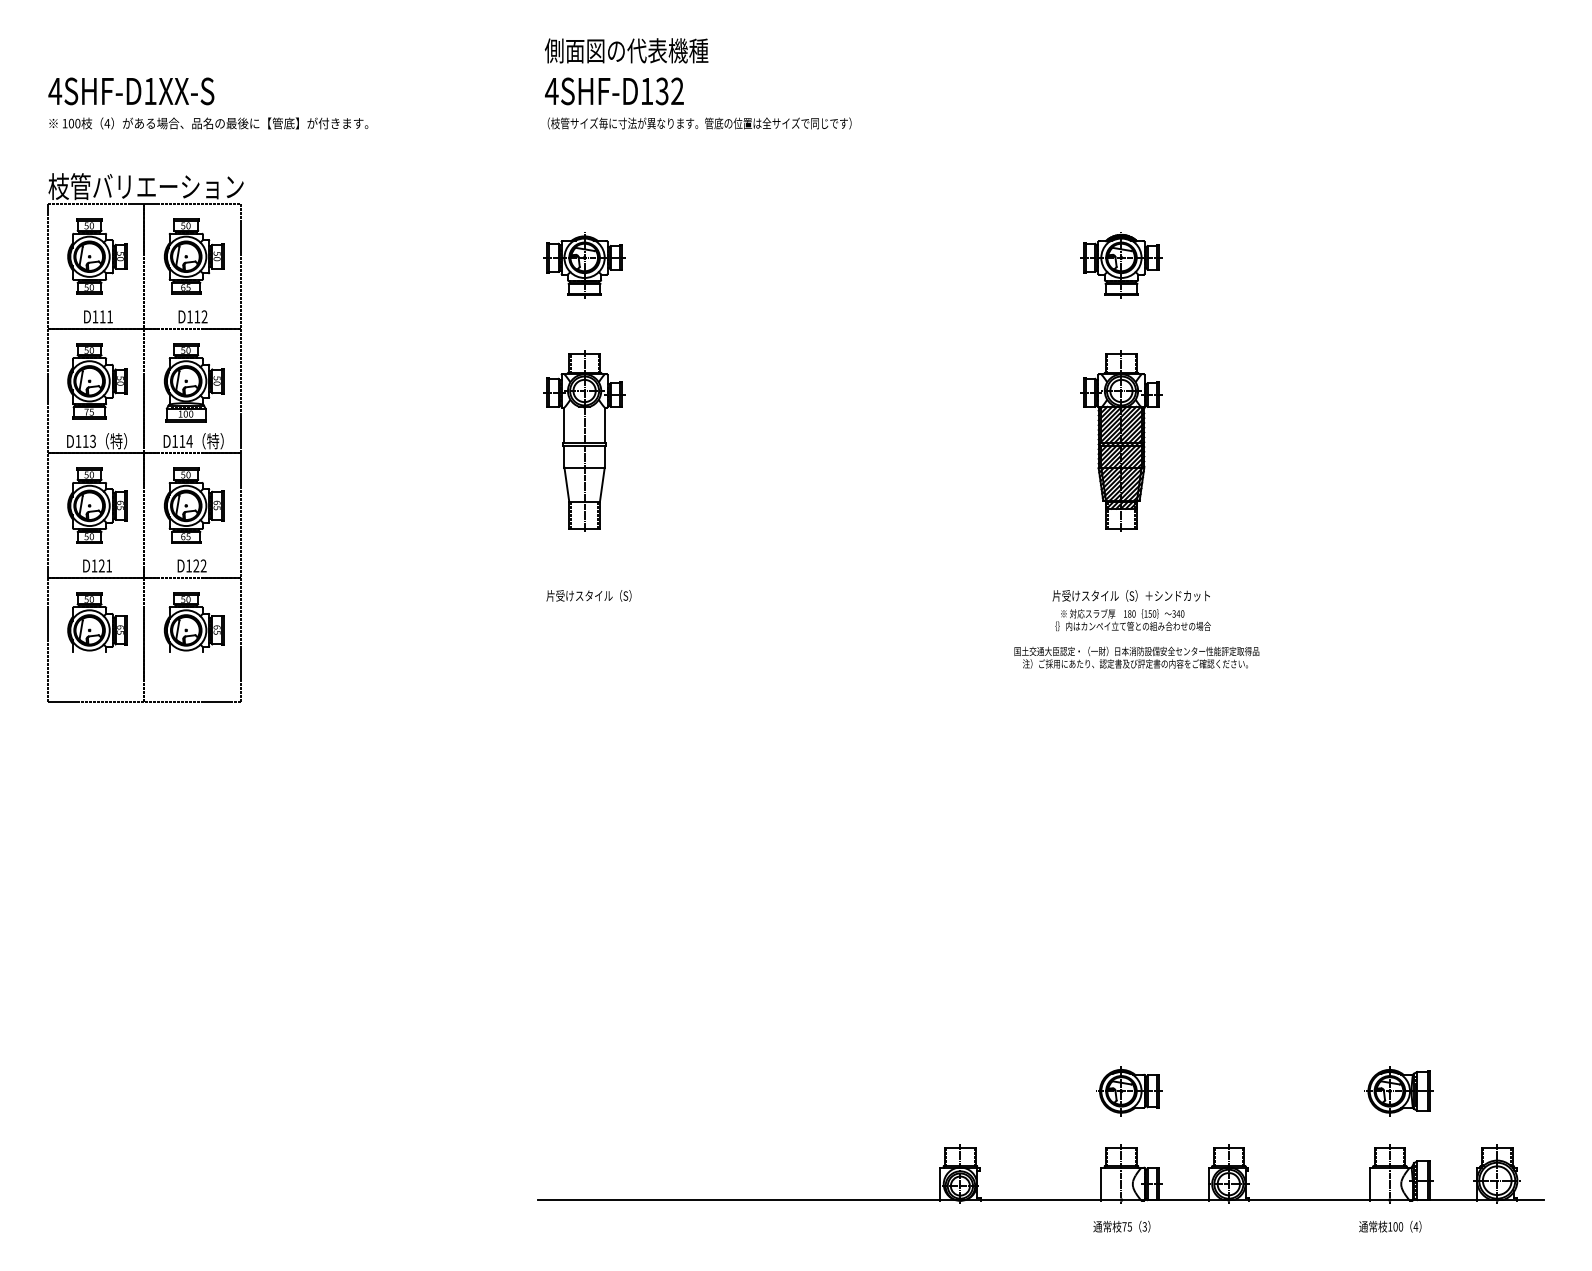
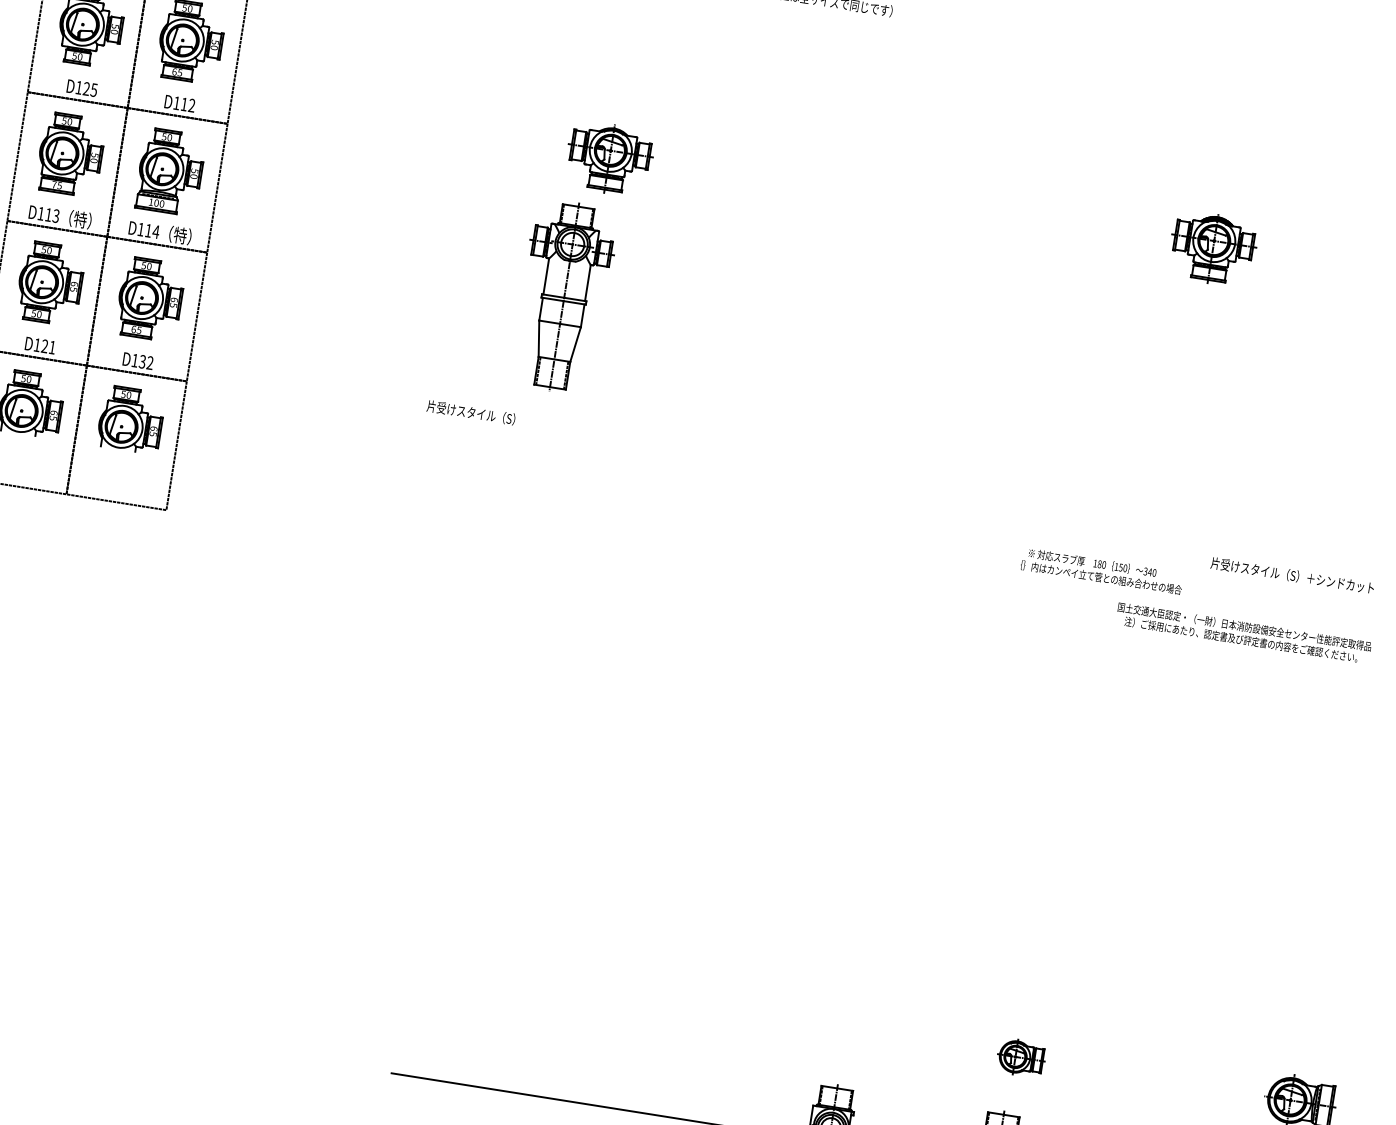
part: (584, 265) -> (609, 158), moved
part: (1121, 265) -> (1213, 248), moved
text: (105, 316) -> (89, 89), D111 -> D125
part: (1121, 440) -> (1119, 383), removed
text: (196, 566) -> (142, 362), D122 -> D132
text: (588, 595) -> (470, 412), moved
text: (1130, 595) -> (1291, 575), moved
text: (1136, 657) -> (1243, 633), moved
part: (1129, 1091) -> (1021, 1057), size x0.7

